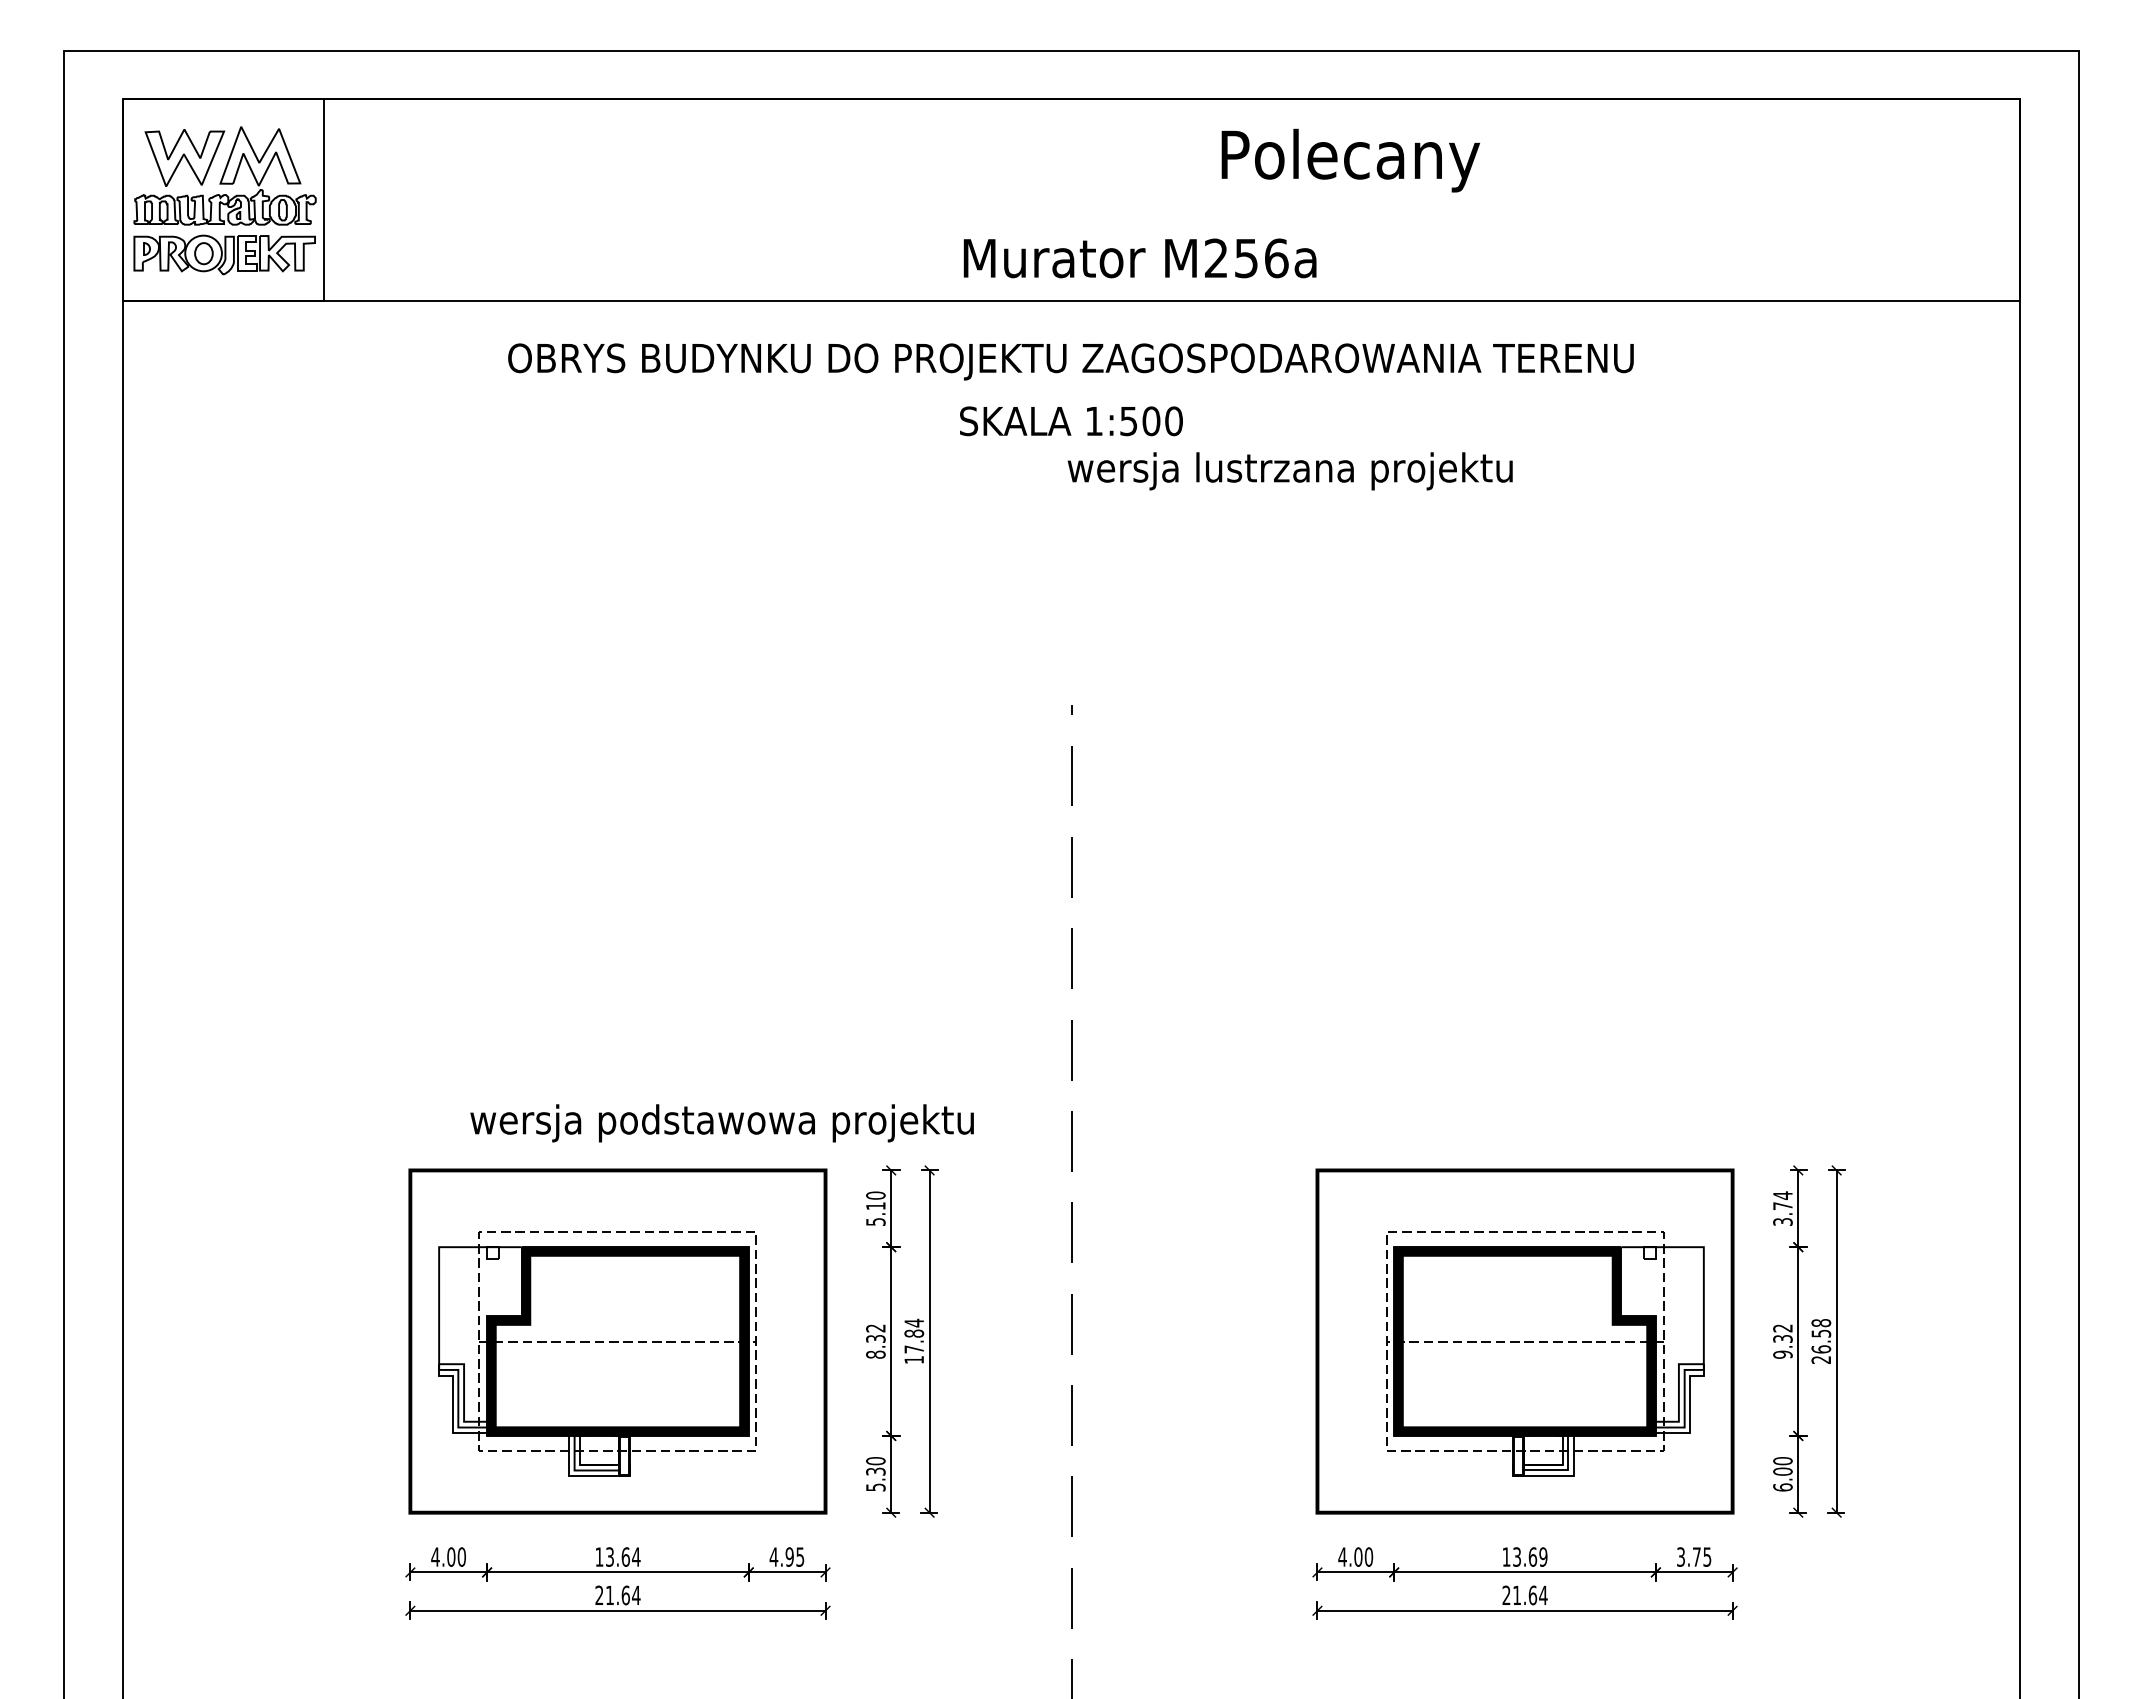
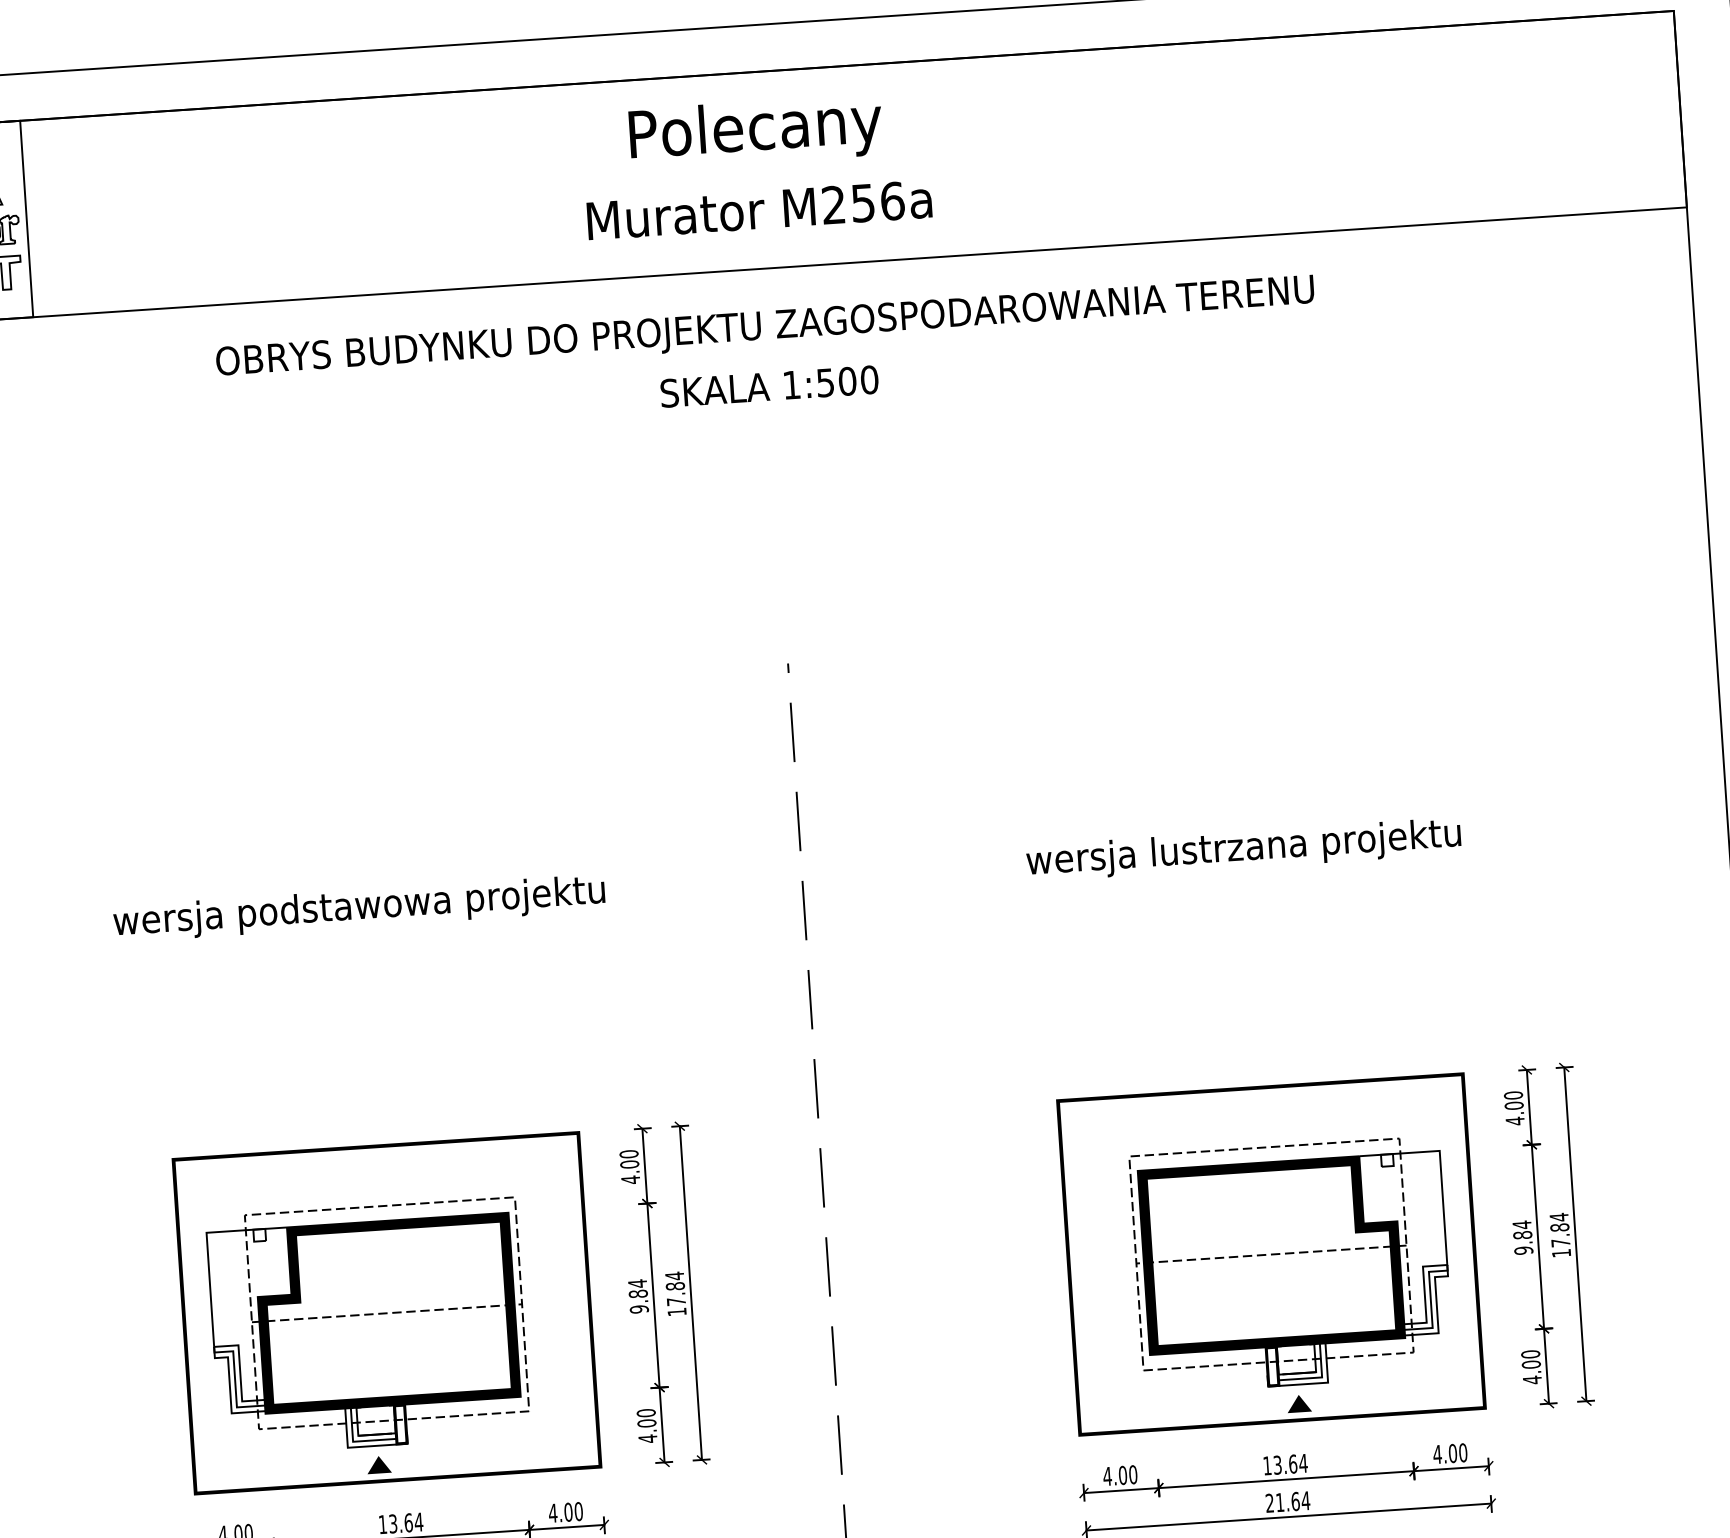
text: (1350, 160) -> (755, 132), moved
text: (1139, 258) -> (758, 210), moved
text: (1289, 471) -> (1243, 849), moved
text: (721, 1123) -> (358, 908), moved
text: (1782, 1208) -> (1513, 1108), 3.74 -> 4.00
text: (875, 1214) -> (629, 1172), 5.10 -> 4.00
text: (1782, 1333) -> (1522, 1229), 9.32 -> 9.84
text: (1821, 1340) -> (1560, 1234), 26.58 -> 17.84
text: (875, 1341) -> (638, 1296), 8.32 -> 9.84
text: (875, 1479) -> (647, 1431), 5.30 -> 4.00
text: (1782, 1487) -> (1531, 1380), 6.00 -> 4.00
fill: (599, 1495) -> (379, 1464), added
fill: (1542, 1495) -> (1298, 1403), added
text: (794, 1556) -> (573, 1511), 4.95 -> 4.00
text: (1543, 1556) -> (1303, 1462), 13.69 -> 13.64
text: (1693, 1556) -> (1449, 1453), 3.75 -> 4.00

